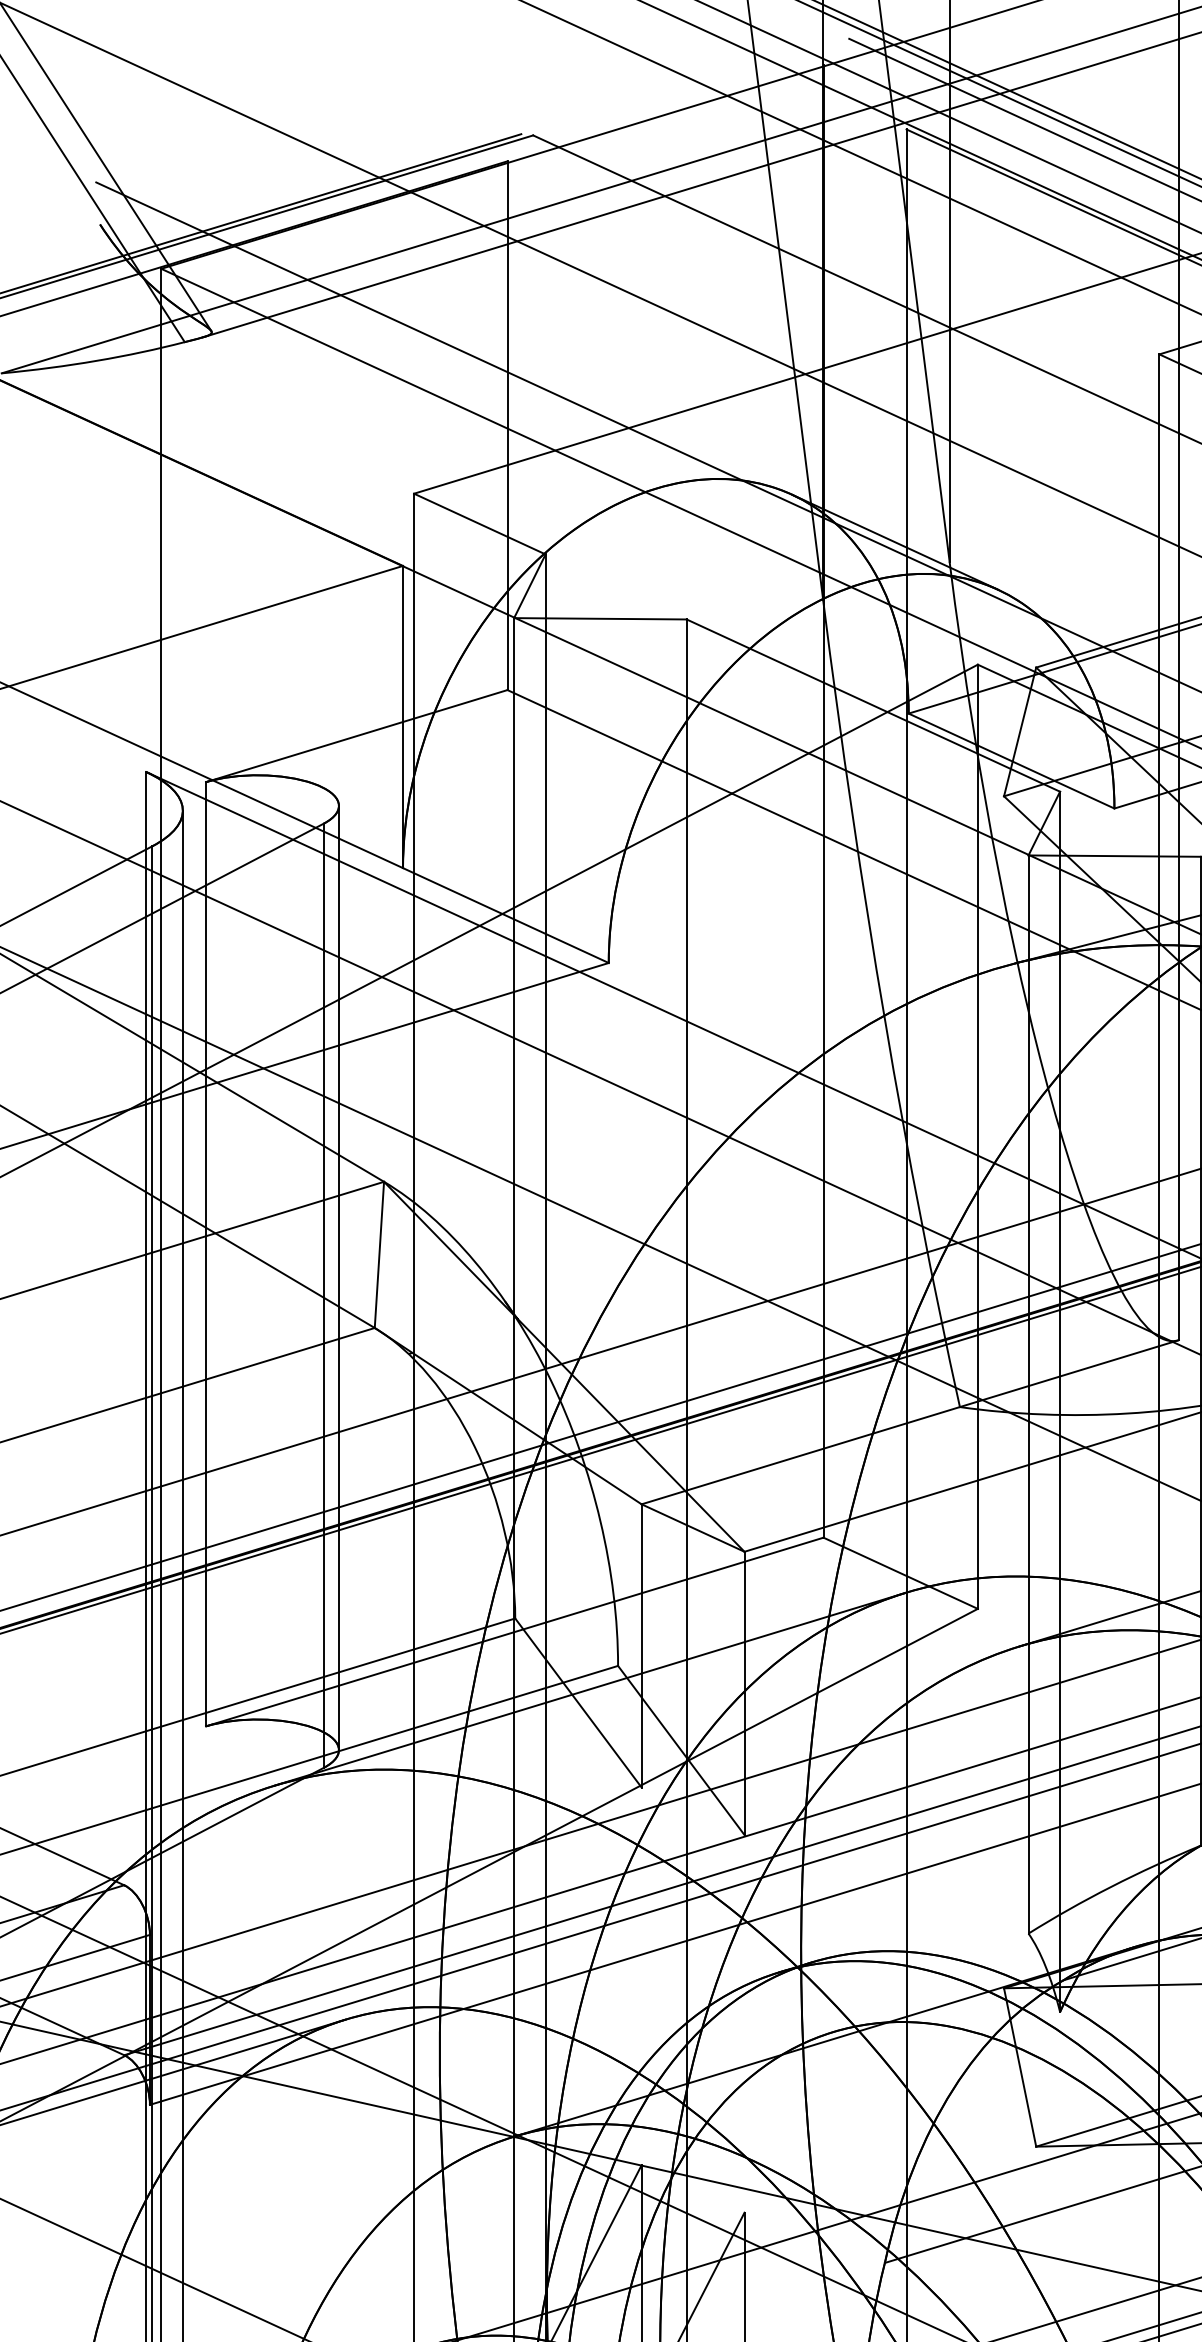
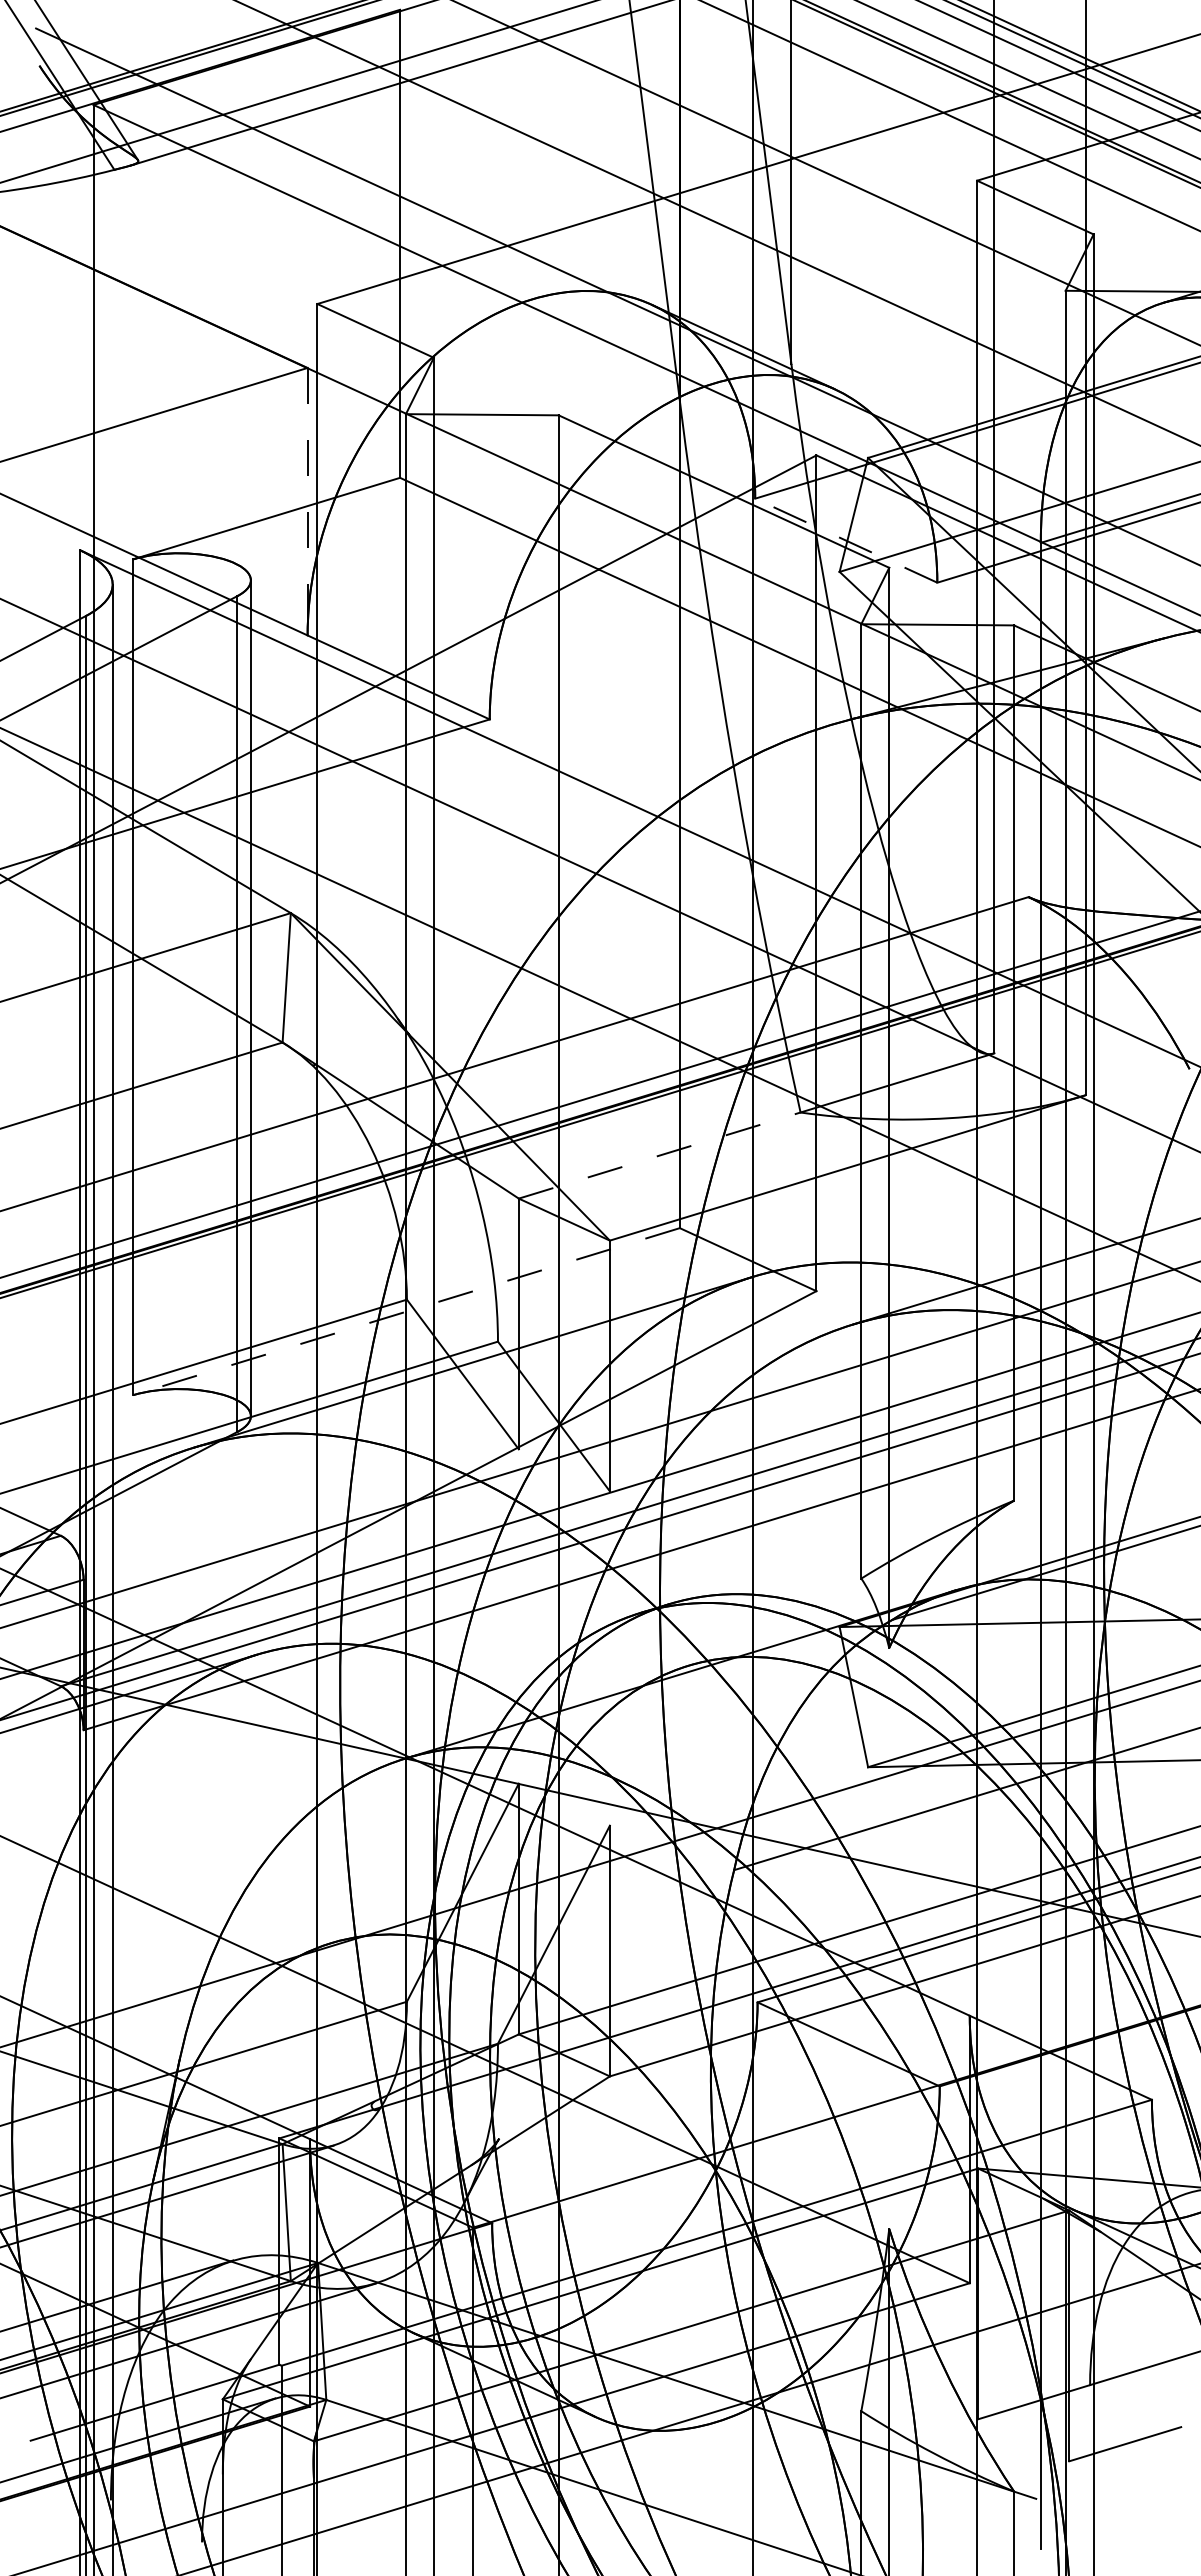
line: (402, 716) -> (307, 501), solid -> dashed
line: (1010, 760) -> (845, 540), solid -> dashed
line: (801, 1455) -> (660, 1155), solid -> dashed
line: (514, 1631) -> (406, 1311), solid -> dashed

